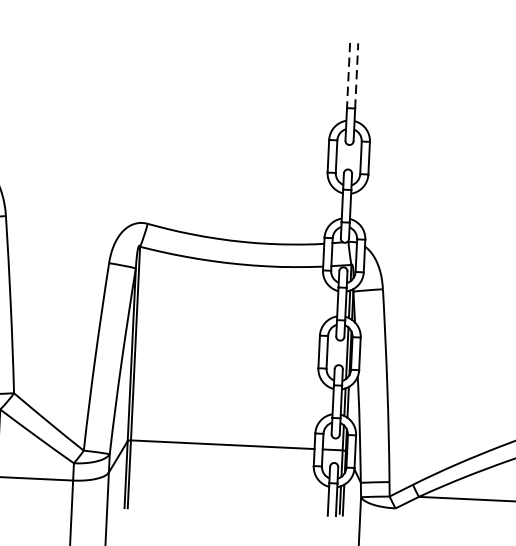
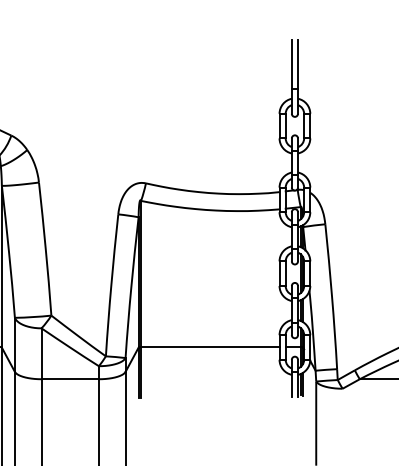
line: (348, 75) -> (291, 64), dashed -> solid
line: (357, 75) -> (298, 64), dashed -> solid

